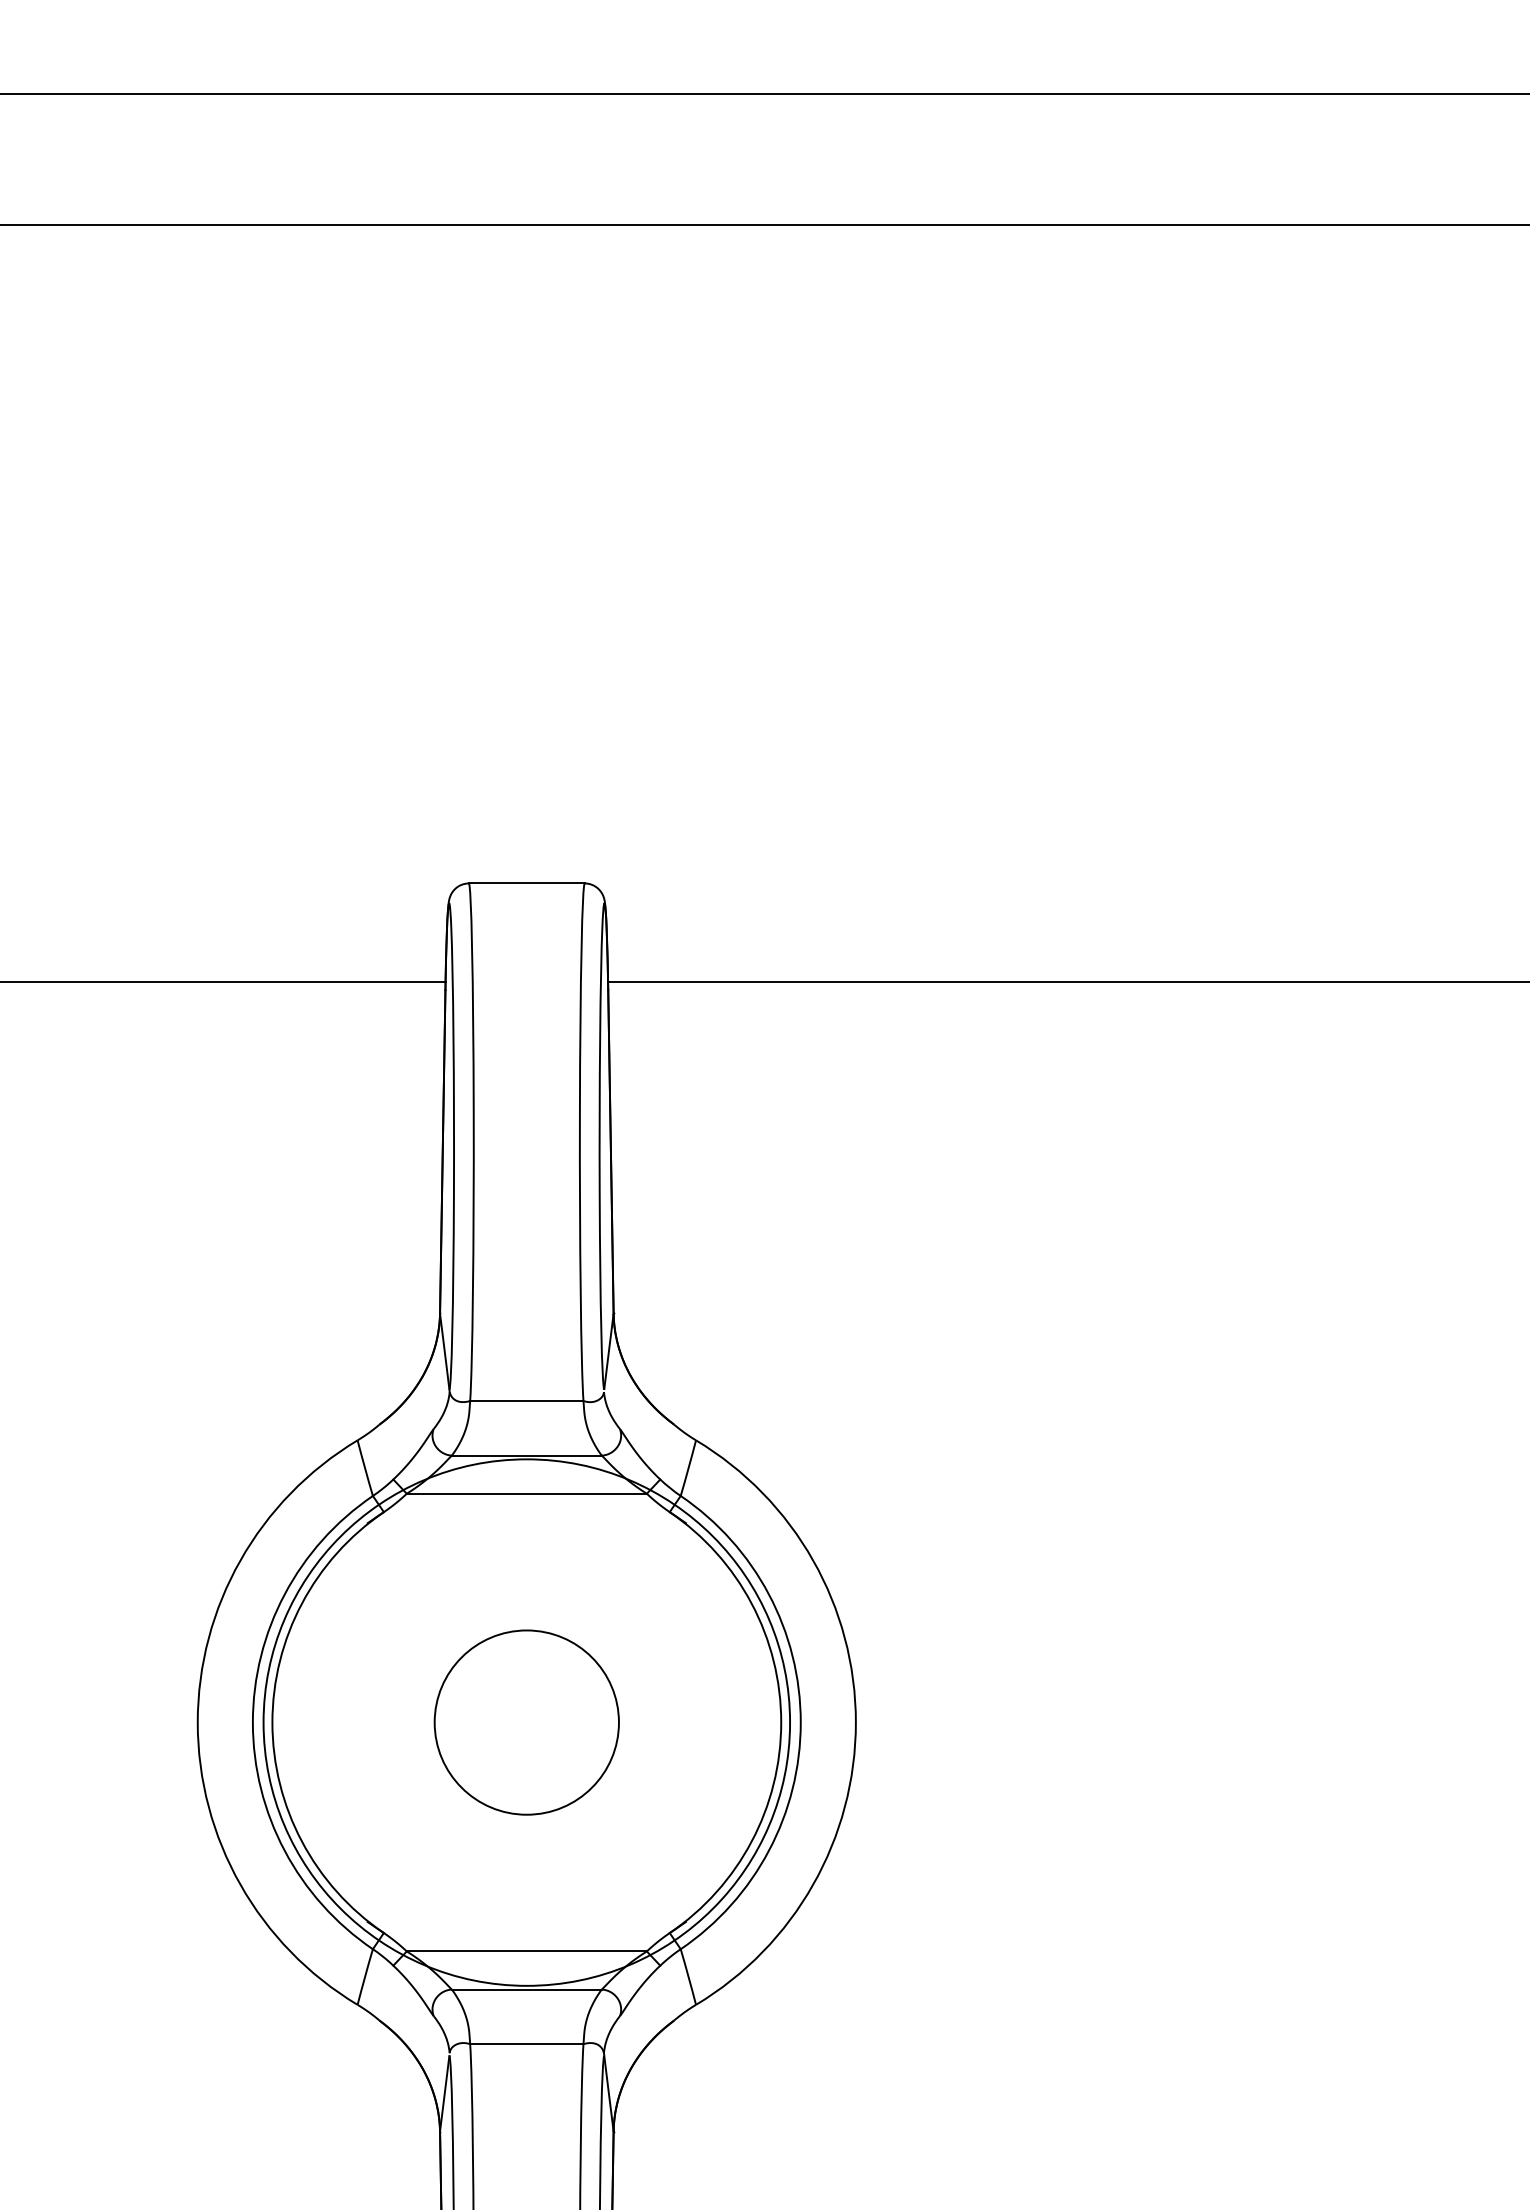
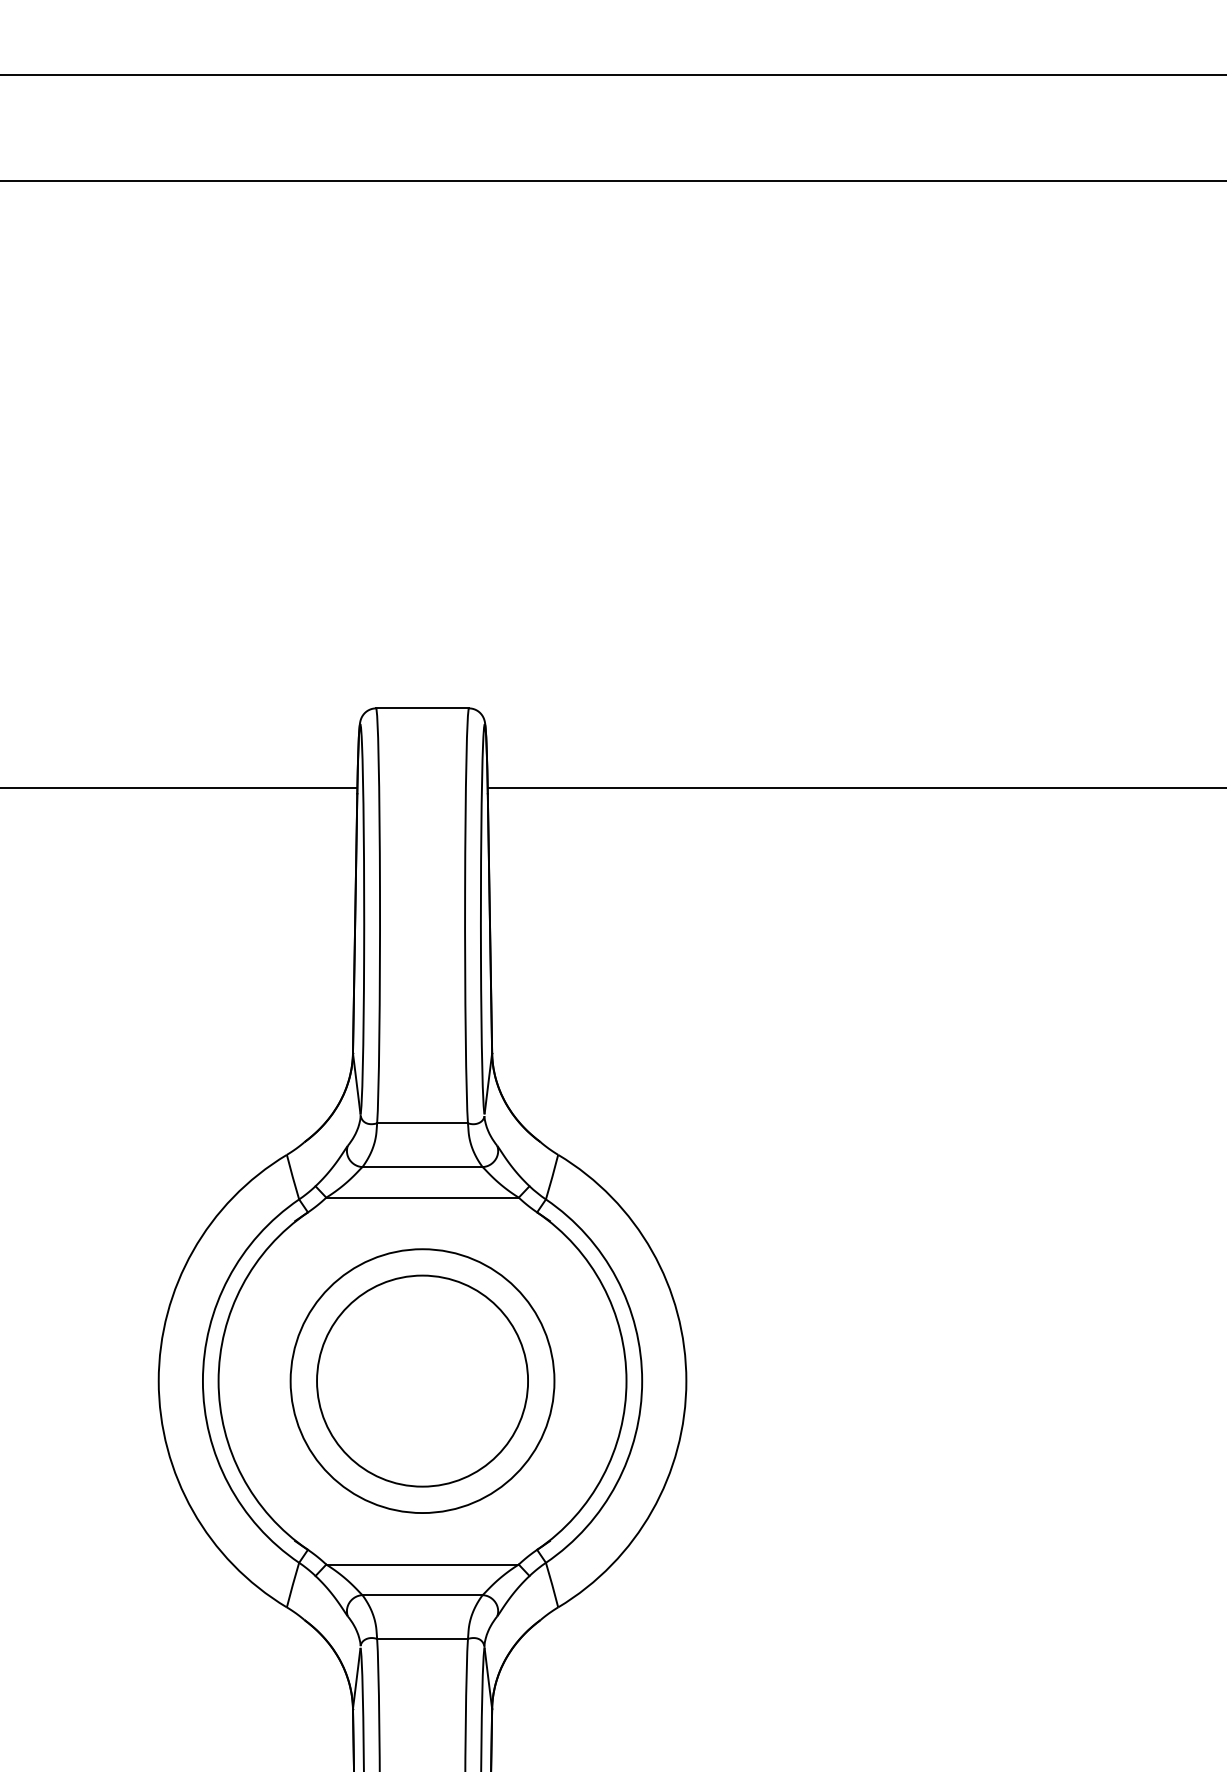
circle: (526, 1722) -> (422, 1381), size x0.62
circle: (526, 1722) -> (422, 1381), size x1.43

